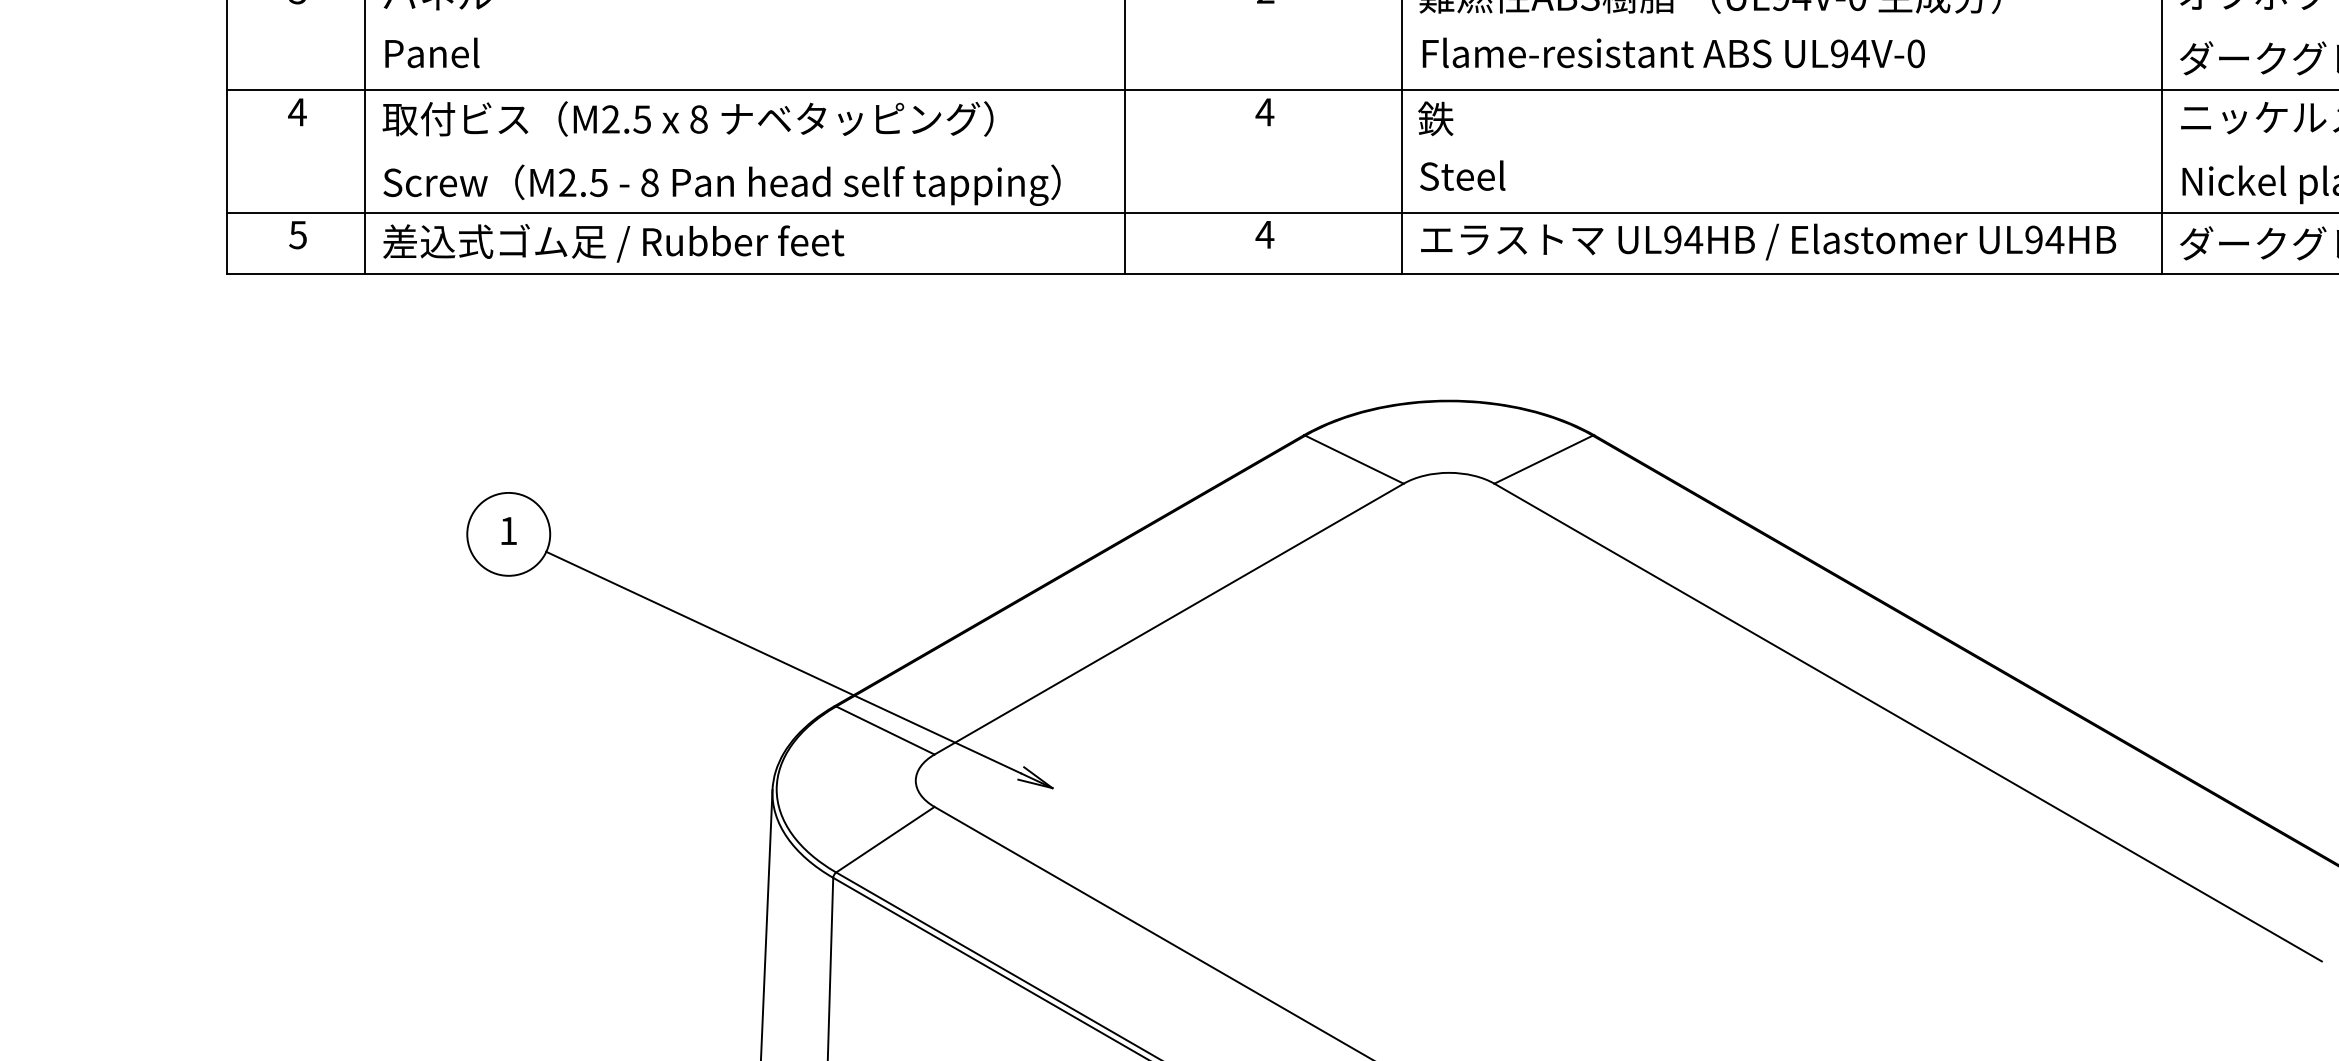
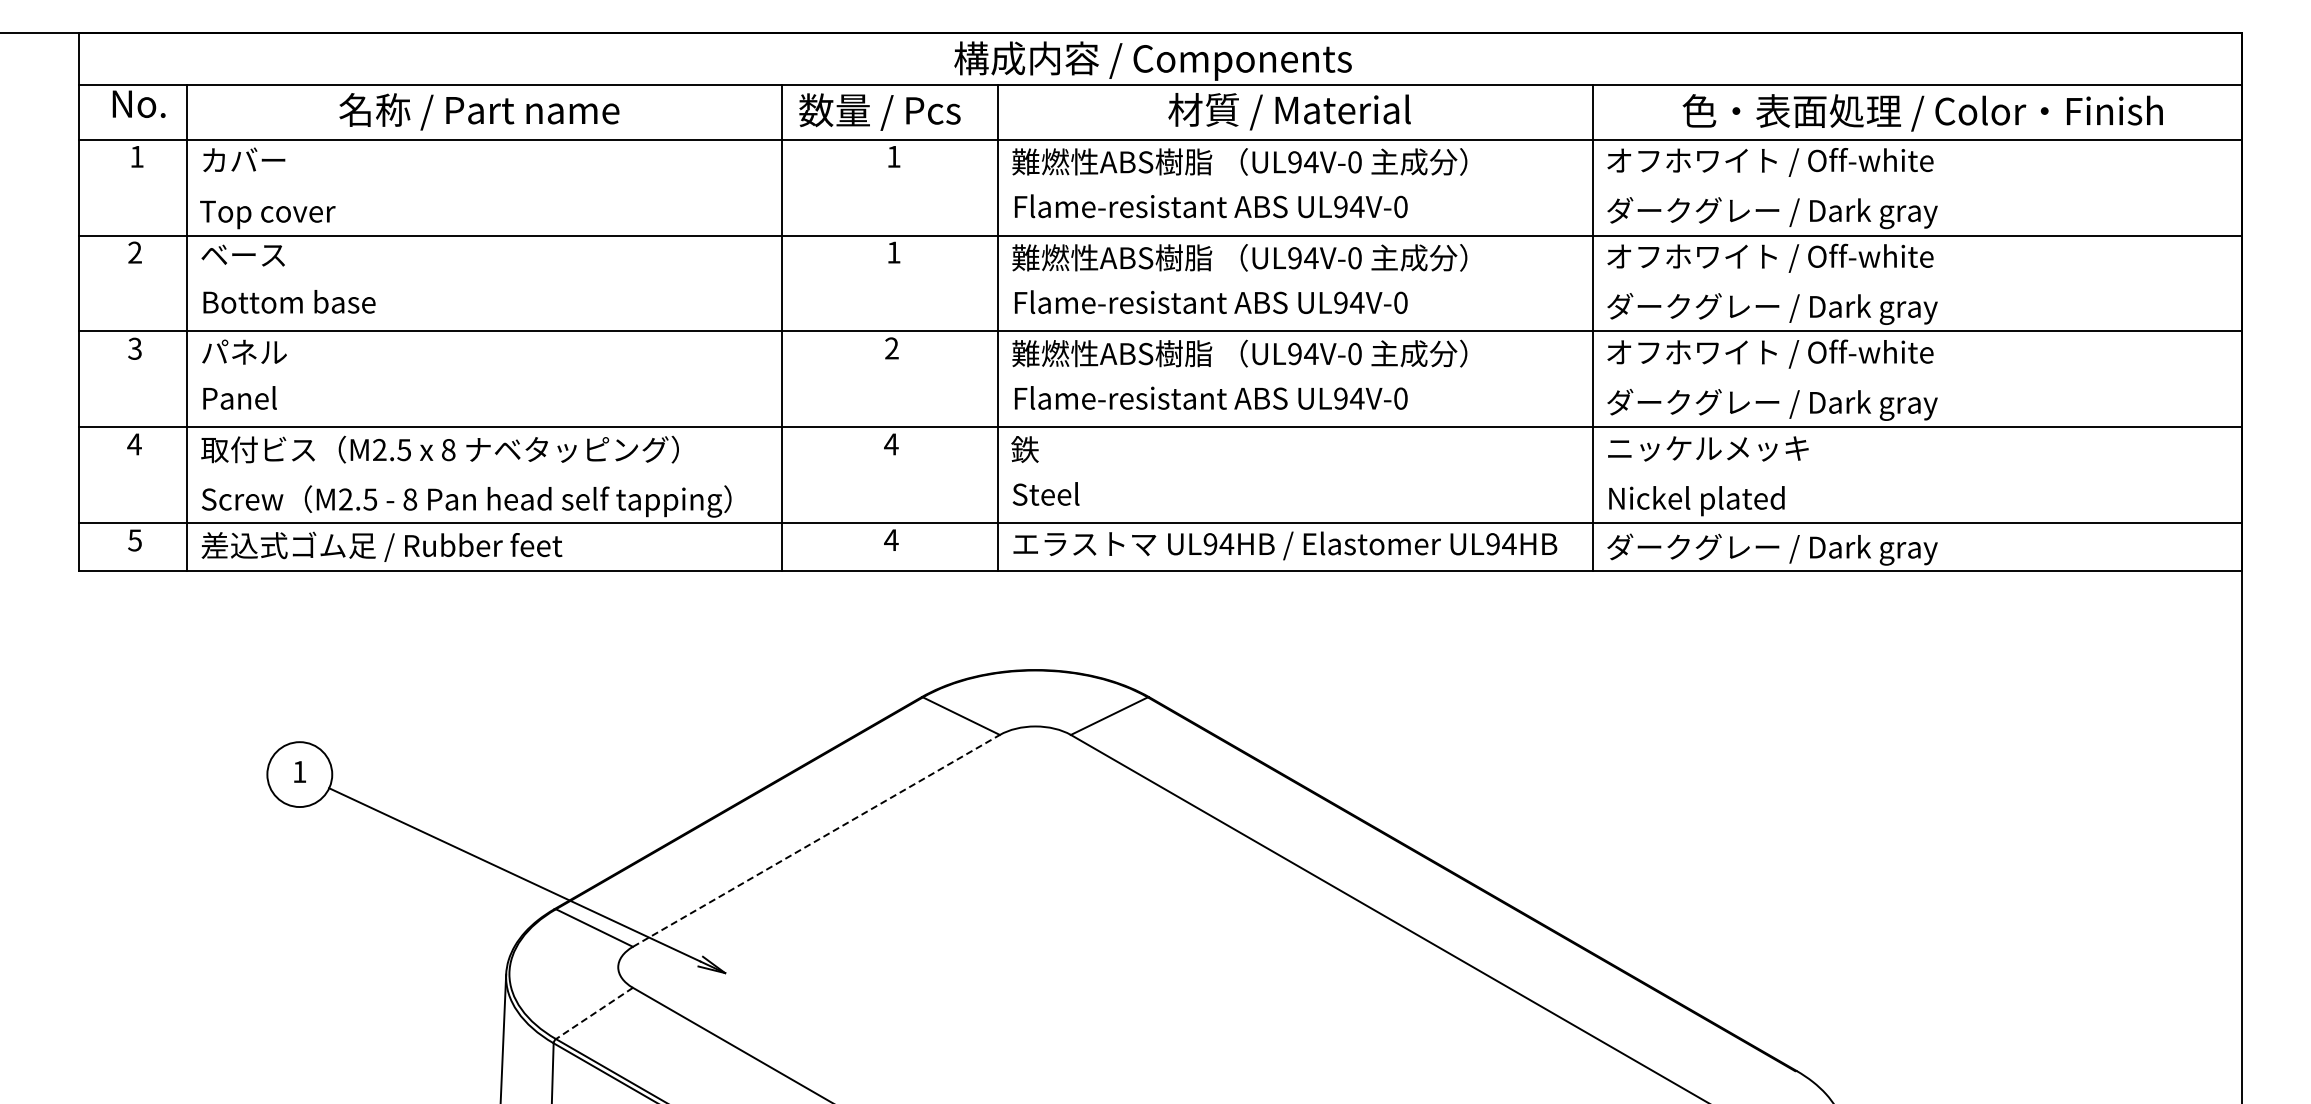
line: (1169, 618) -> (816, 840), solid -> dashed
line: (885, 839) -> (594, 1013), solid -> dashed

